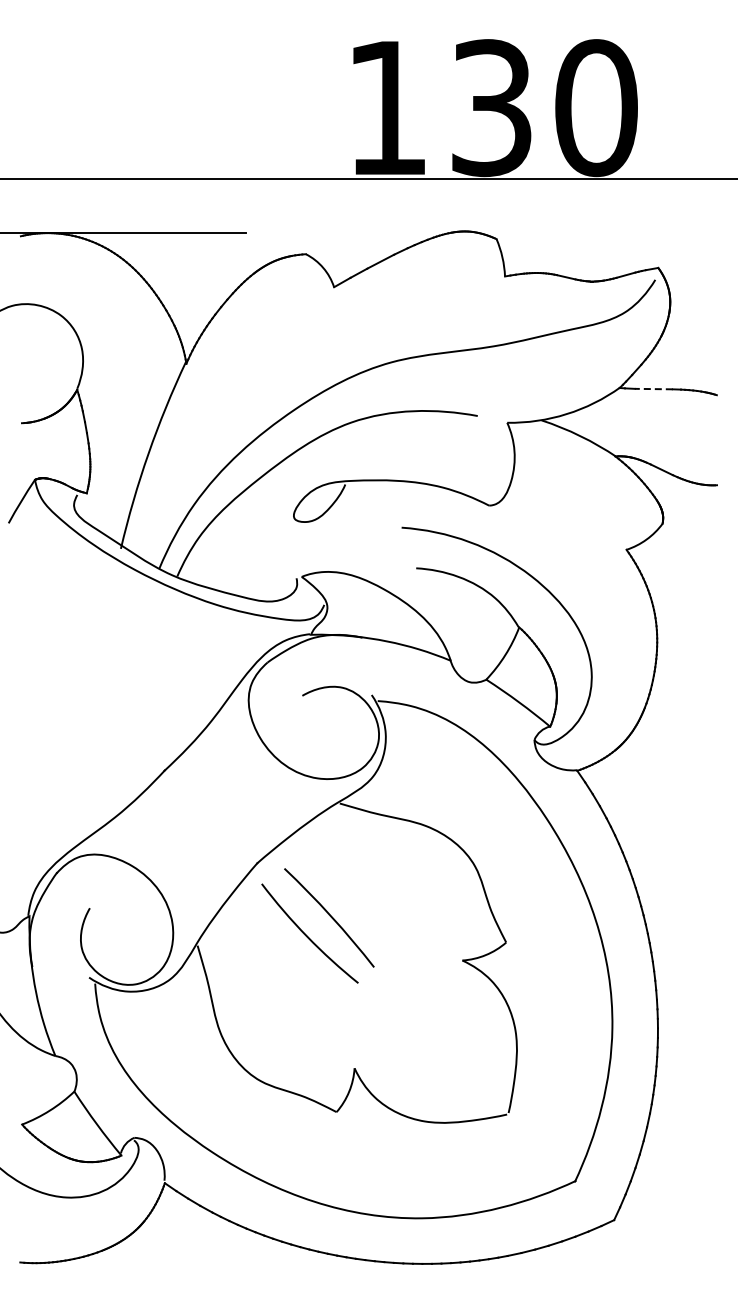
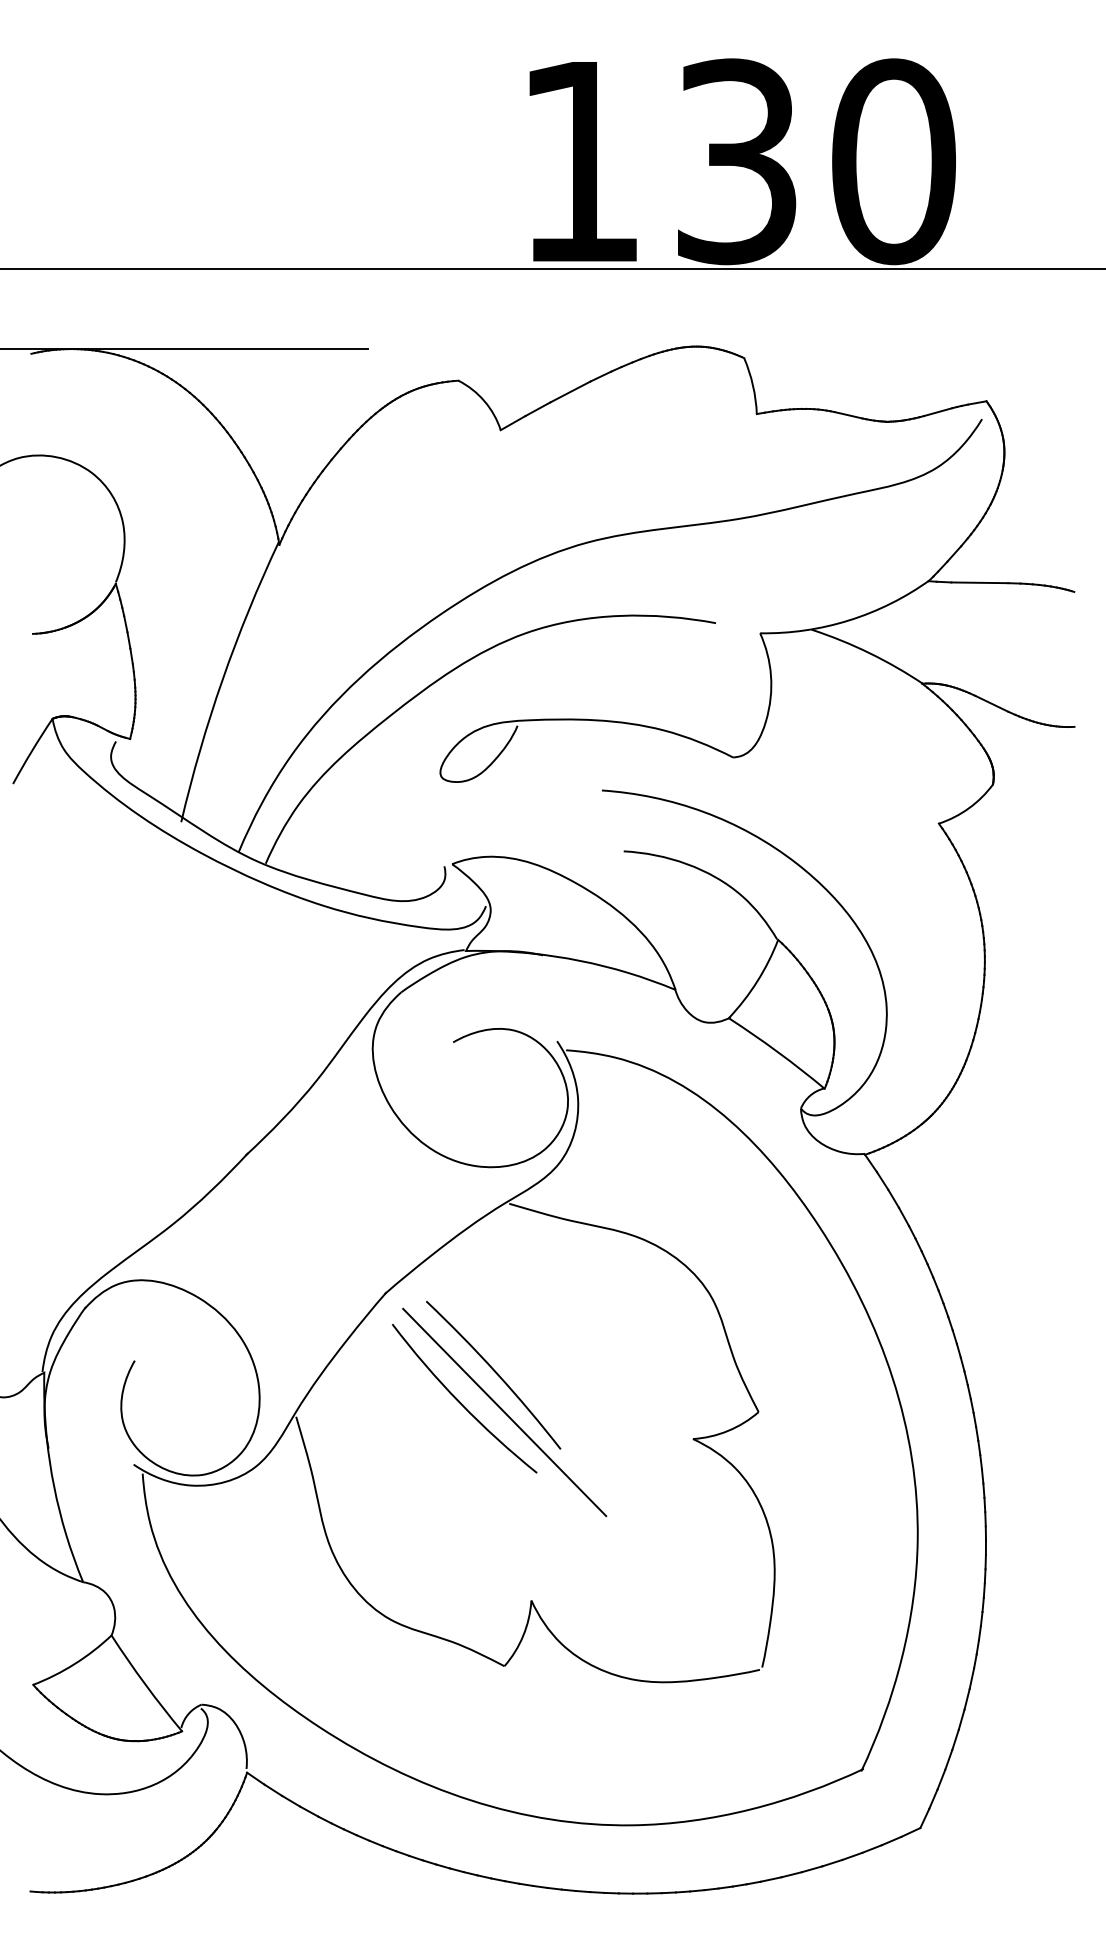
line: (653, 389) -> (979, 583), dashed -> solid
line: (336, 942) -> (504, 1412), added

